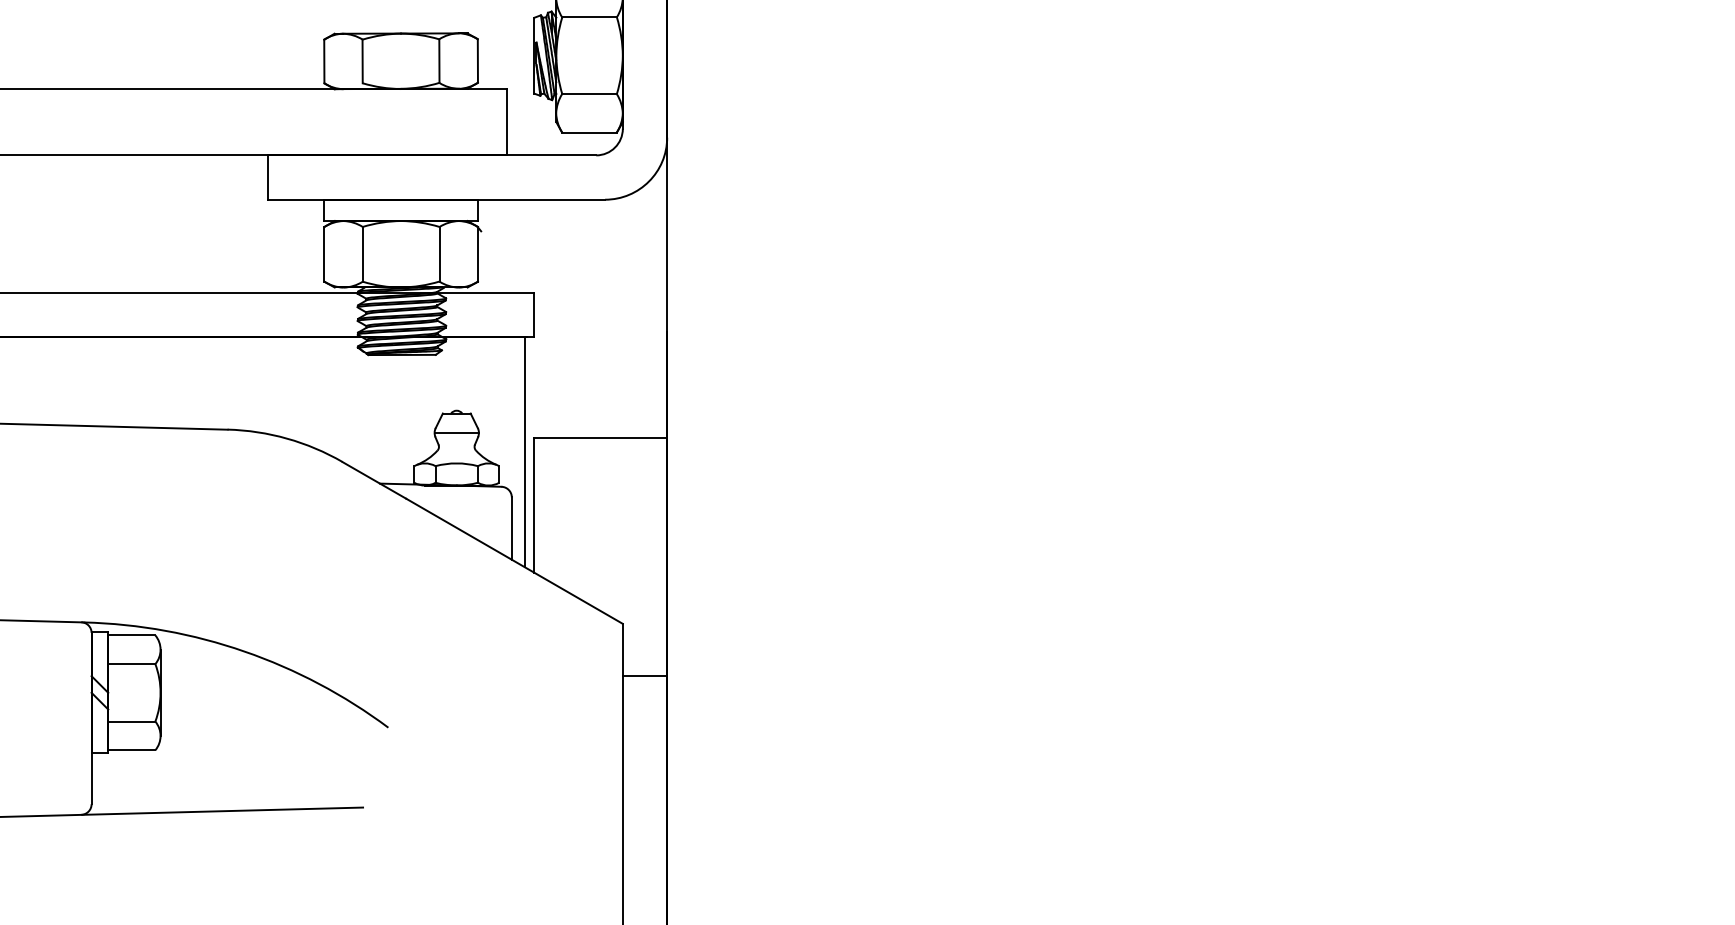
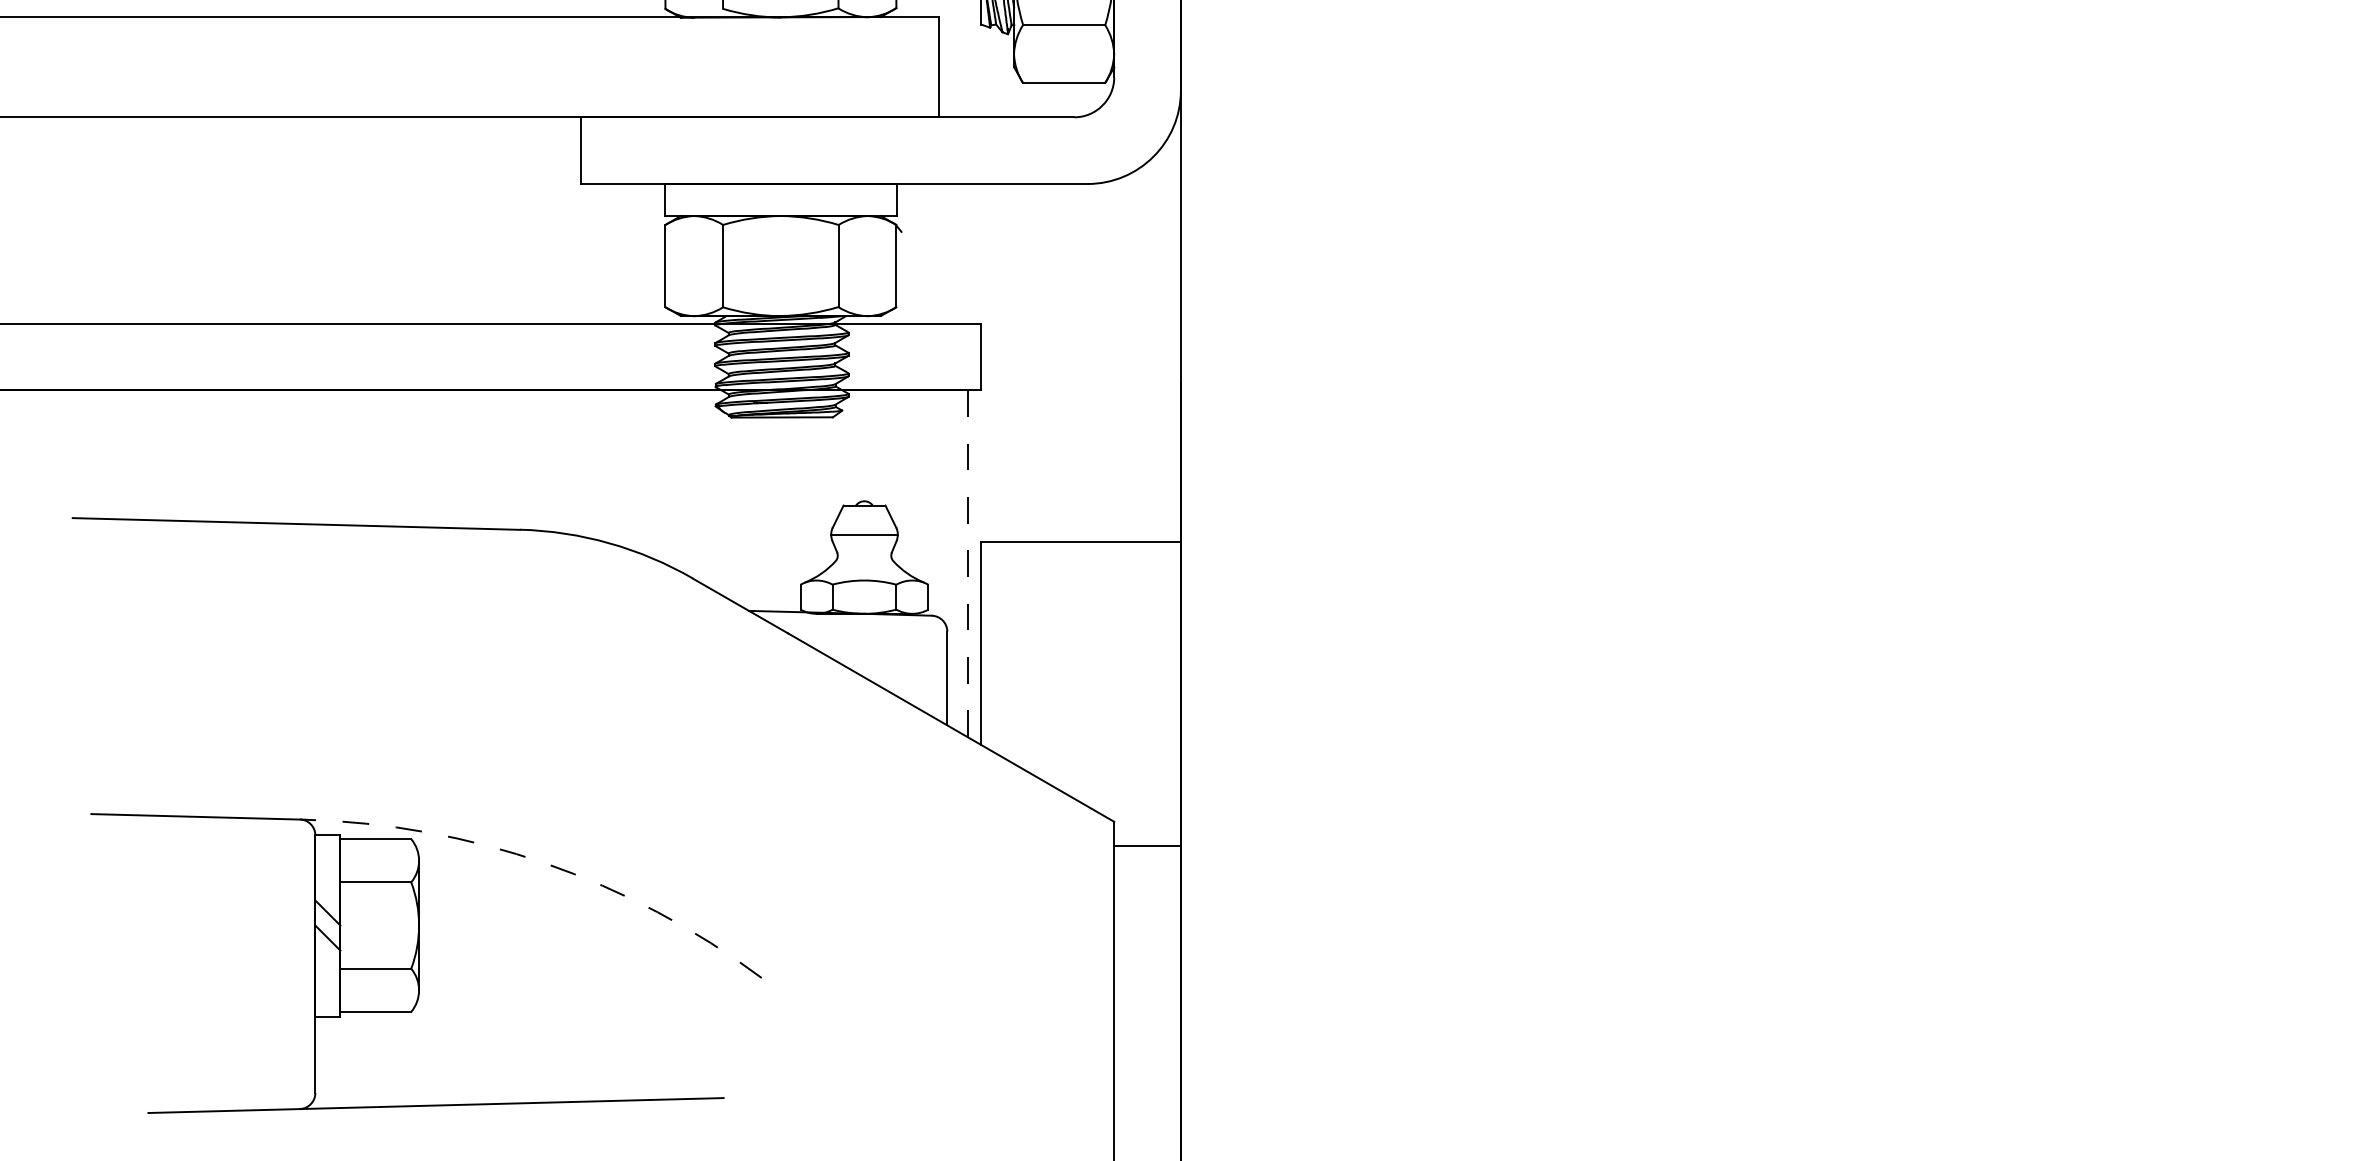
line: (525, 452) -> (967, 564), solid -> dashed
arc: (244, 651) -> (545, 863), solid -> dashed
line: (644, 675) -> (1146, 845), moved

